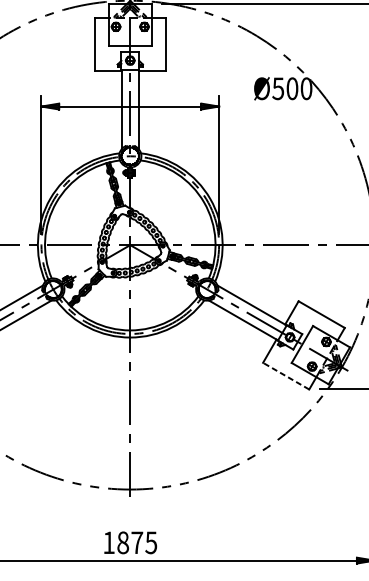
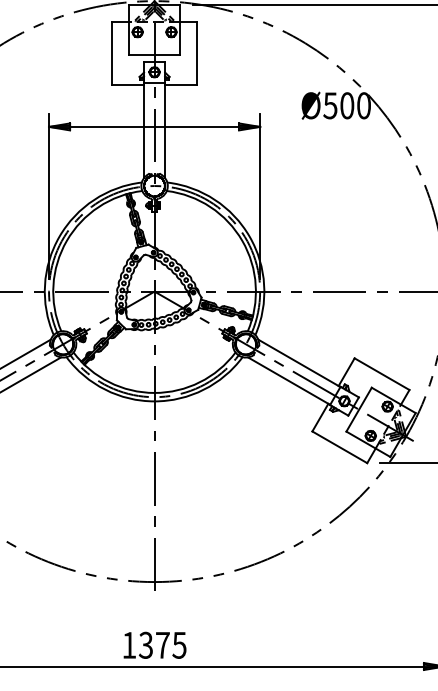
line: (285, 376) -> (339, 447), dashed -> solid
text: (122, 542) -> (145, 644), 1875 -> 1375

